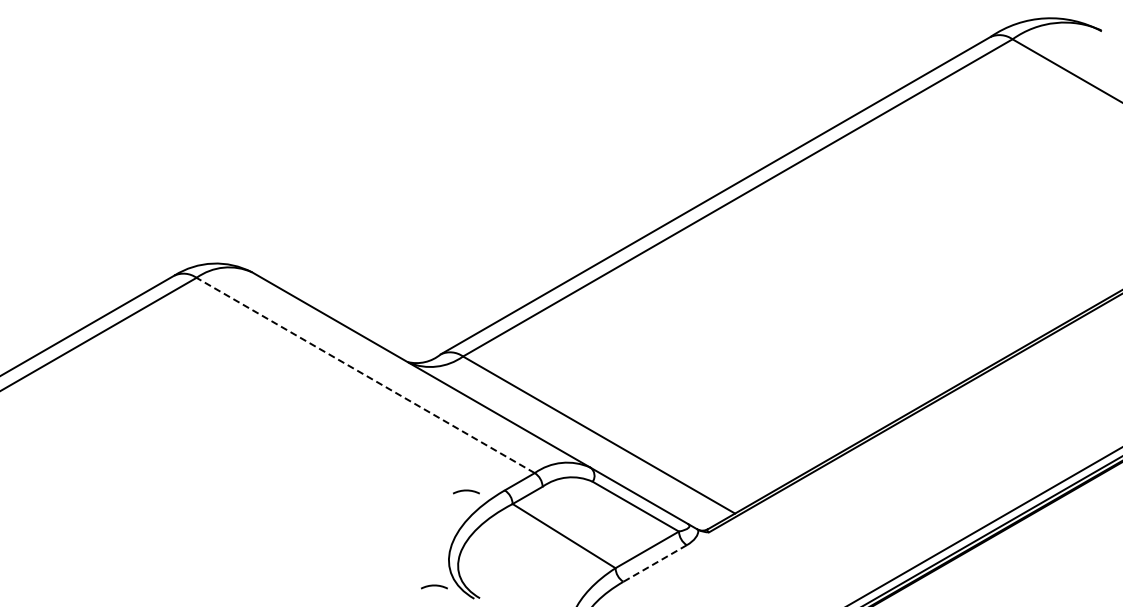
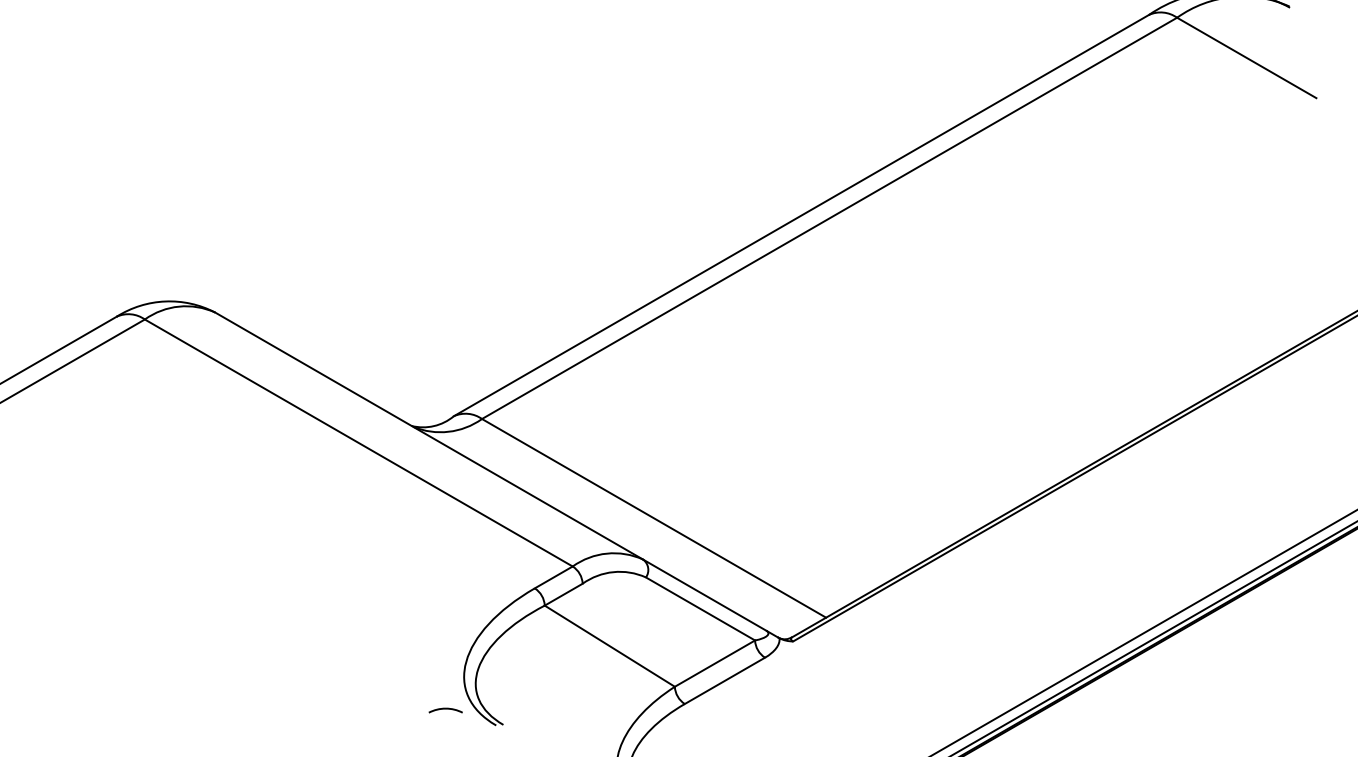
line: (365, 375) -> (358, 443), dashed -> solid
arc: (466, 491) -> (486, 589), removed
line: (655, 563) -> (725, 680), dashed -> solid

